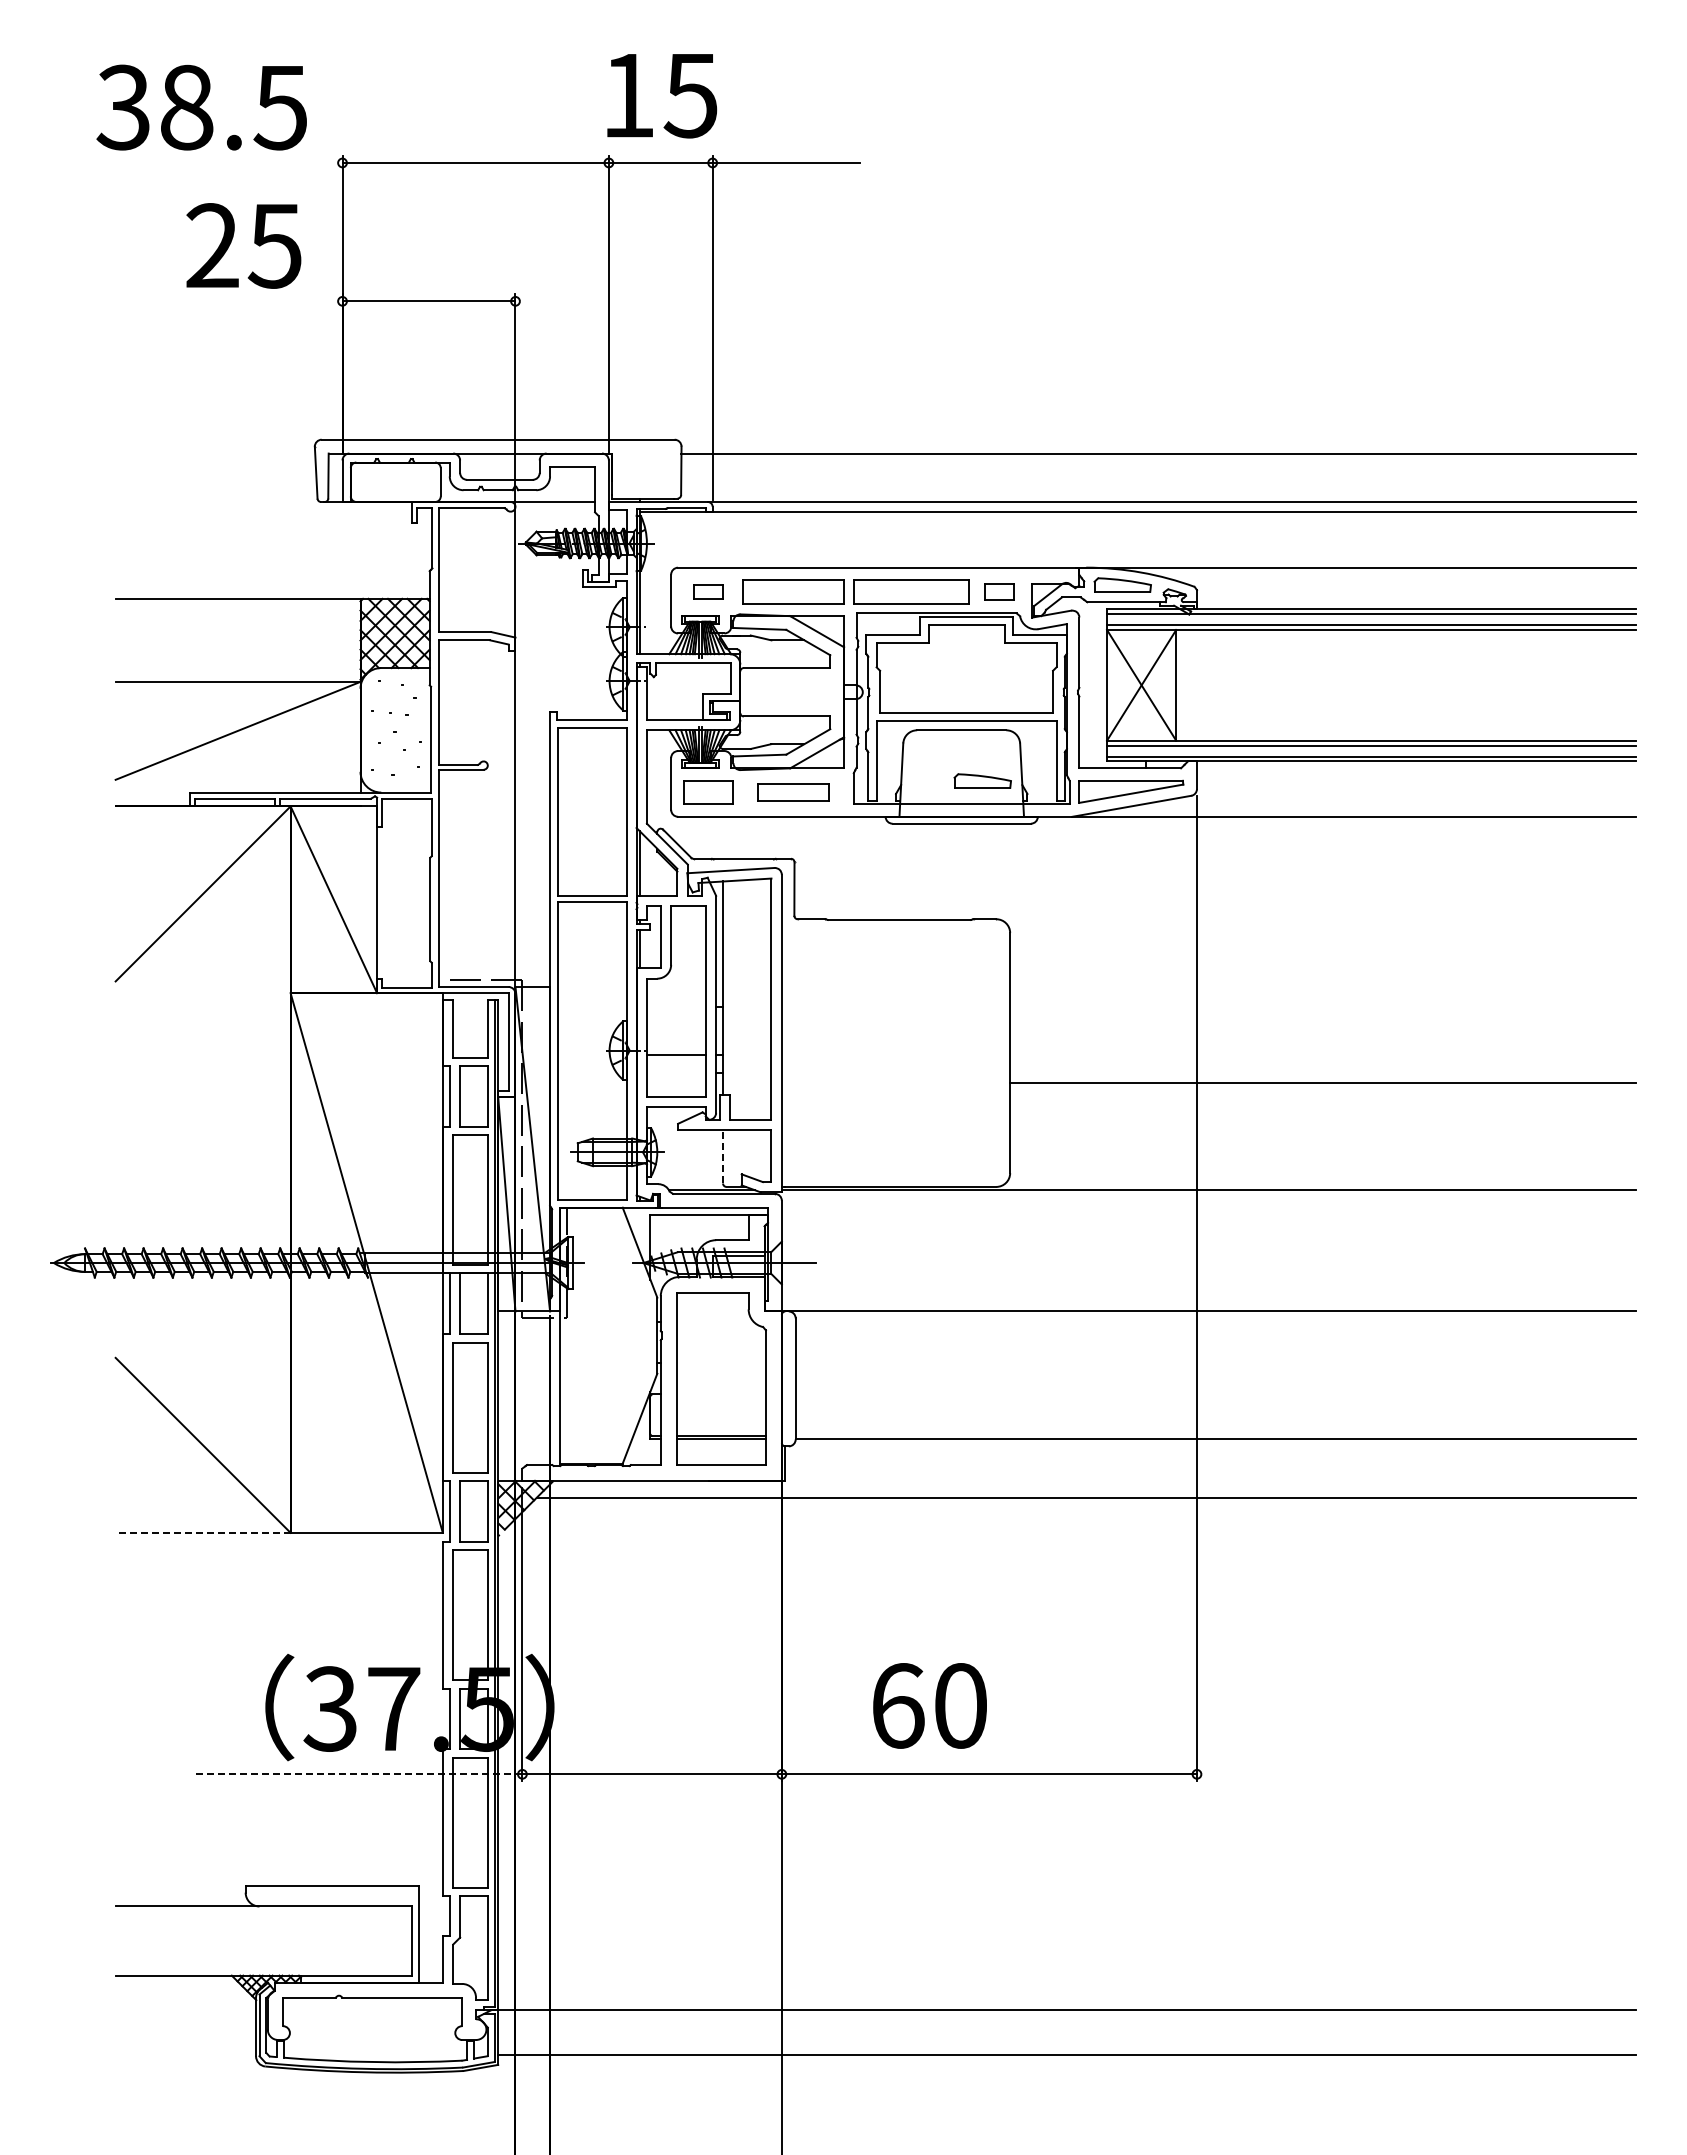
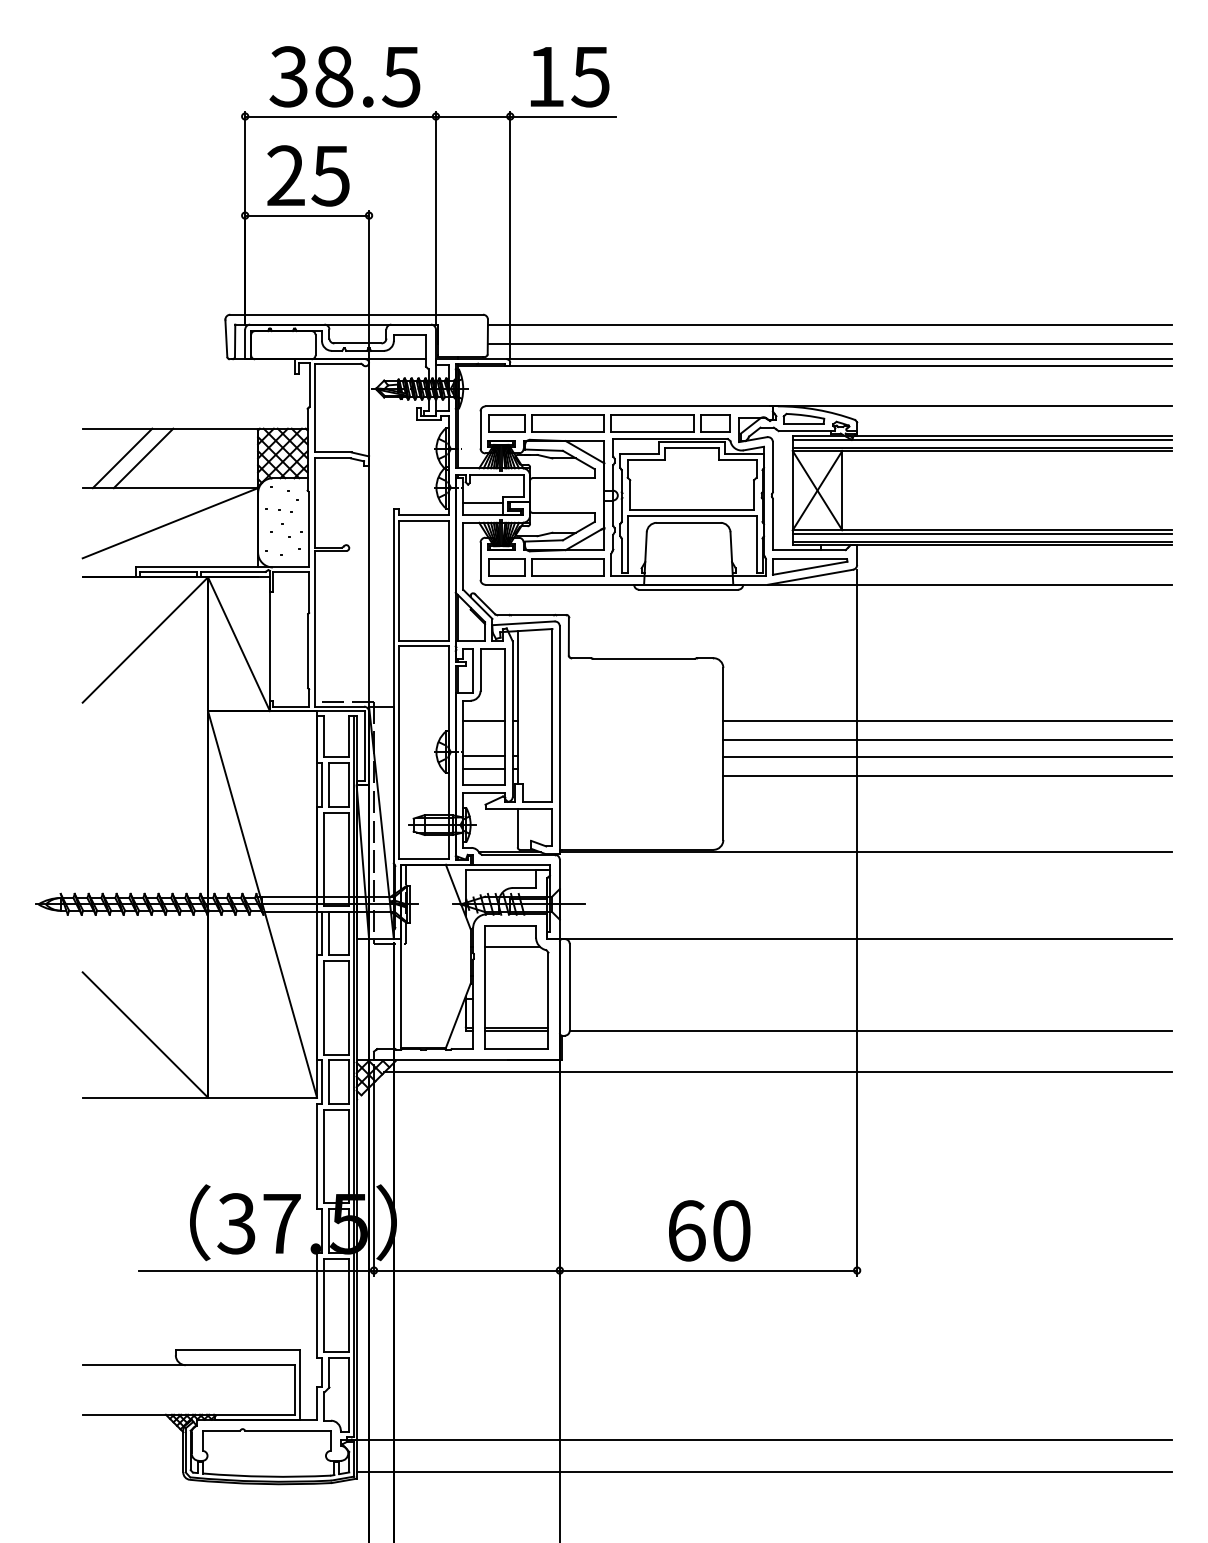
text: (662, 96) -> (570, 77), moved
text: (201, 107) -> (344, 76), moved
text: (243, 245) -> (308, 175), moved
line: (1158, 481) -> (829, 344), added
part: (708, 591) -> (507, 423), size x1.67
part: (998, 591) -> (715, 423), size x1.43
line: (170, 639) -> (121, 457), added
line: (200, 639) -> (143, 457), added
line: (674, 702) -> (482, 502), added
part: (982, 780) -> (703, 558), removed
part: (793, 792) -> (568, 567), size x1.43
line: (675, 1007) -> (483, 721), added
line: (1323, 1007) -> (947, 721), added
line: (1323, 1033) -> (947, 739), added
line: (1323, 1056) -> (947, 756), added
line: (675, 1073) -> (483, 768), added
line: (723, 1156) -> (518, 828), dashed -> solid
line: (714, 1321) -> (511, 946), added
line: (202, 1532) -> (144, 1097), dashed -> solid
text: (929, 1705) -> (709, 1230), moved
line: (358, 1774) -> (256, 1270), dashed -> solid

